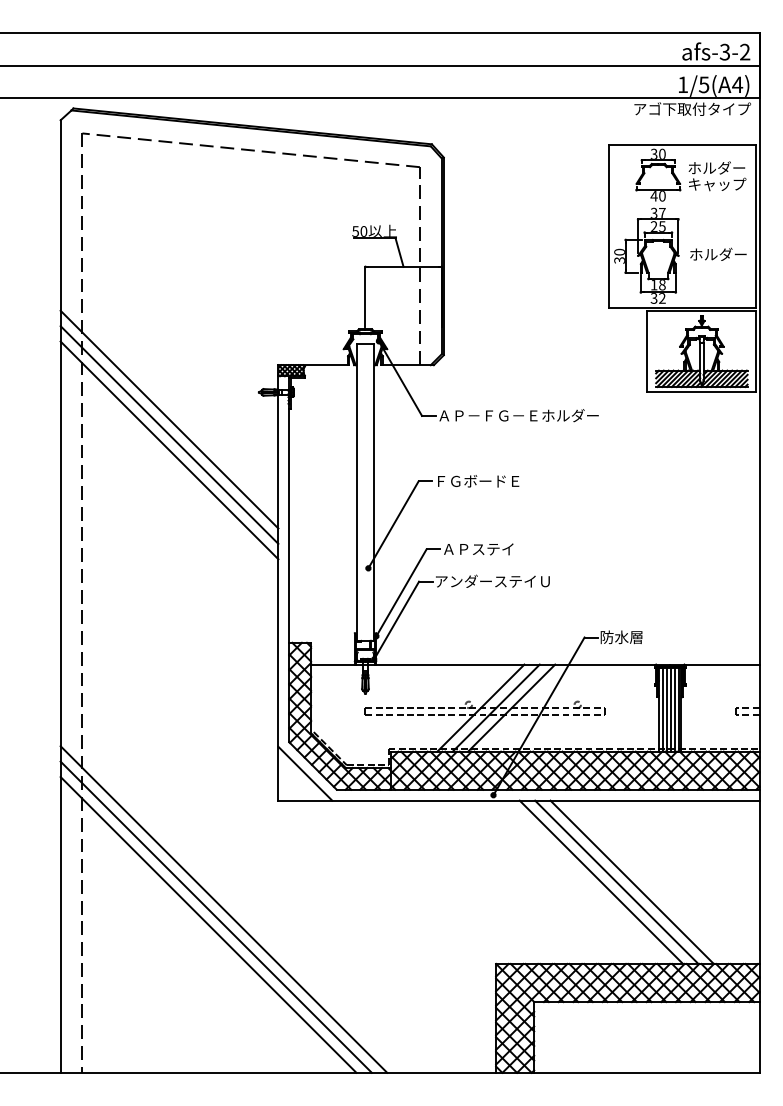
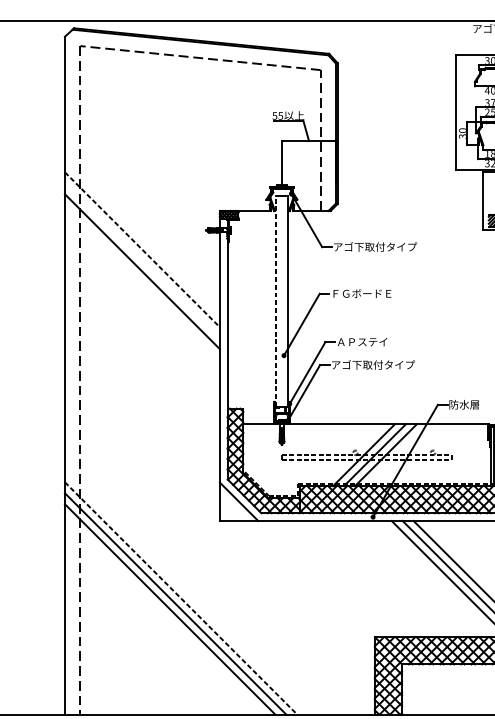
text: (363, 231) -> (280, 115), 50 -> 55
text: (518, 415) -> (390, 246), ＡＰ－ＦＧ－Ｅホルダー -> アゴ下取付タイプ
line: (169, 419) -> (142, 249), solid -> dashed
line: (169, 434) -> (142, 260), removed
line: (357, 491) -> (276, 300), solid -> dashed
text: (501, 581) -> (378, 365), アンダーステイＵ -> アゴ下取付タイプ
line: (223, 909) -> (180, 598), solid -> dashed

